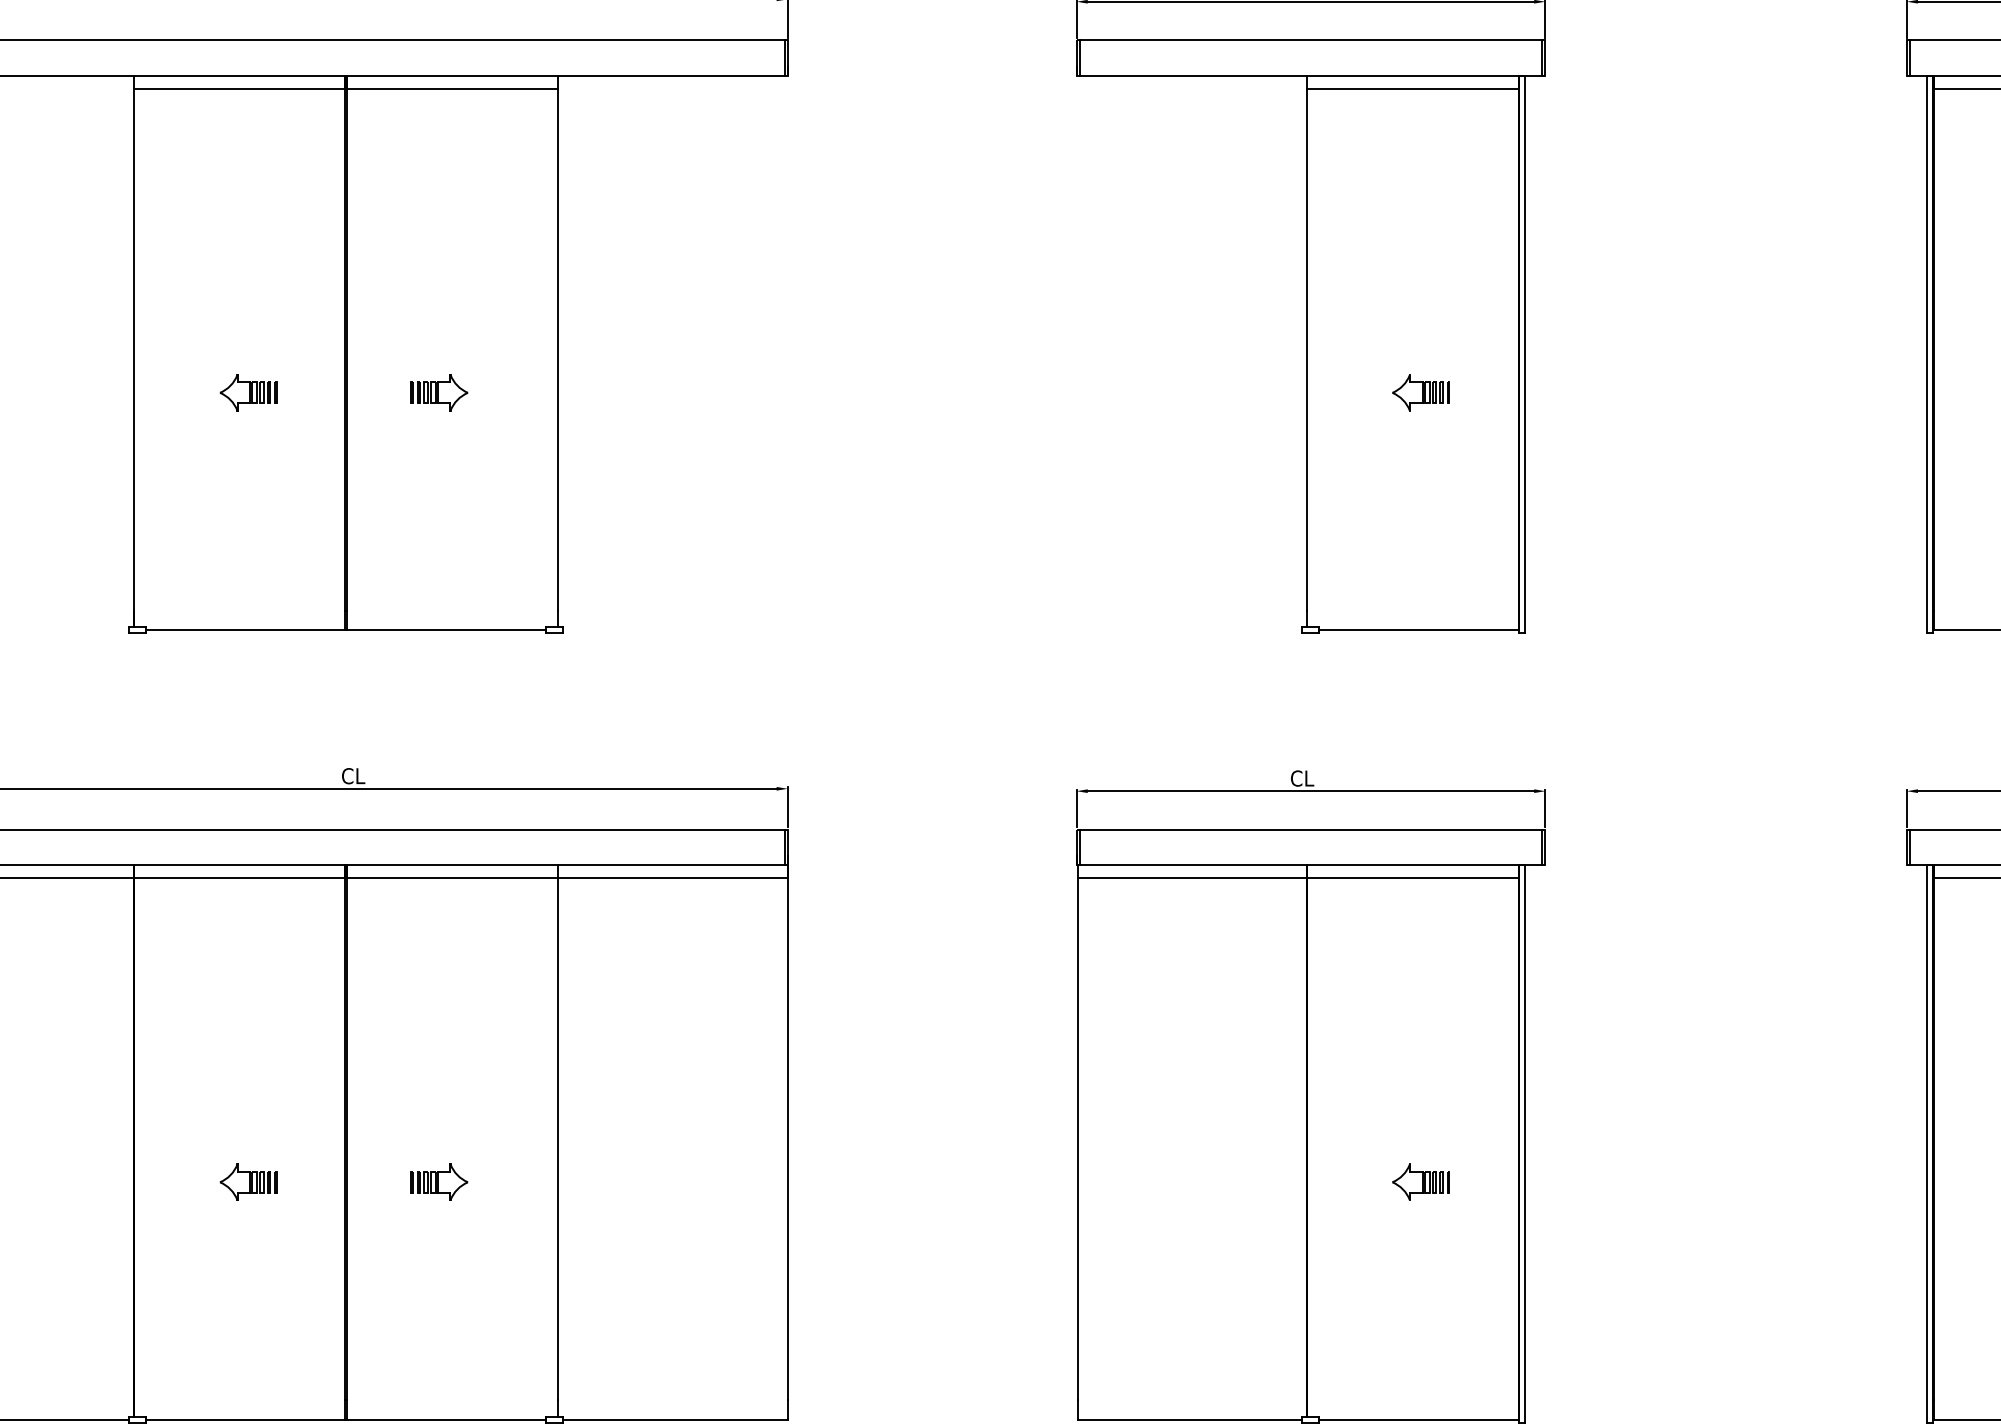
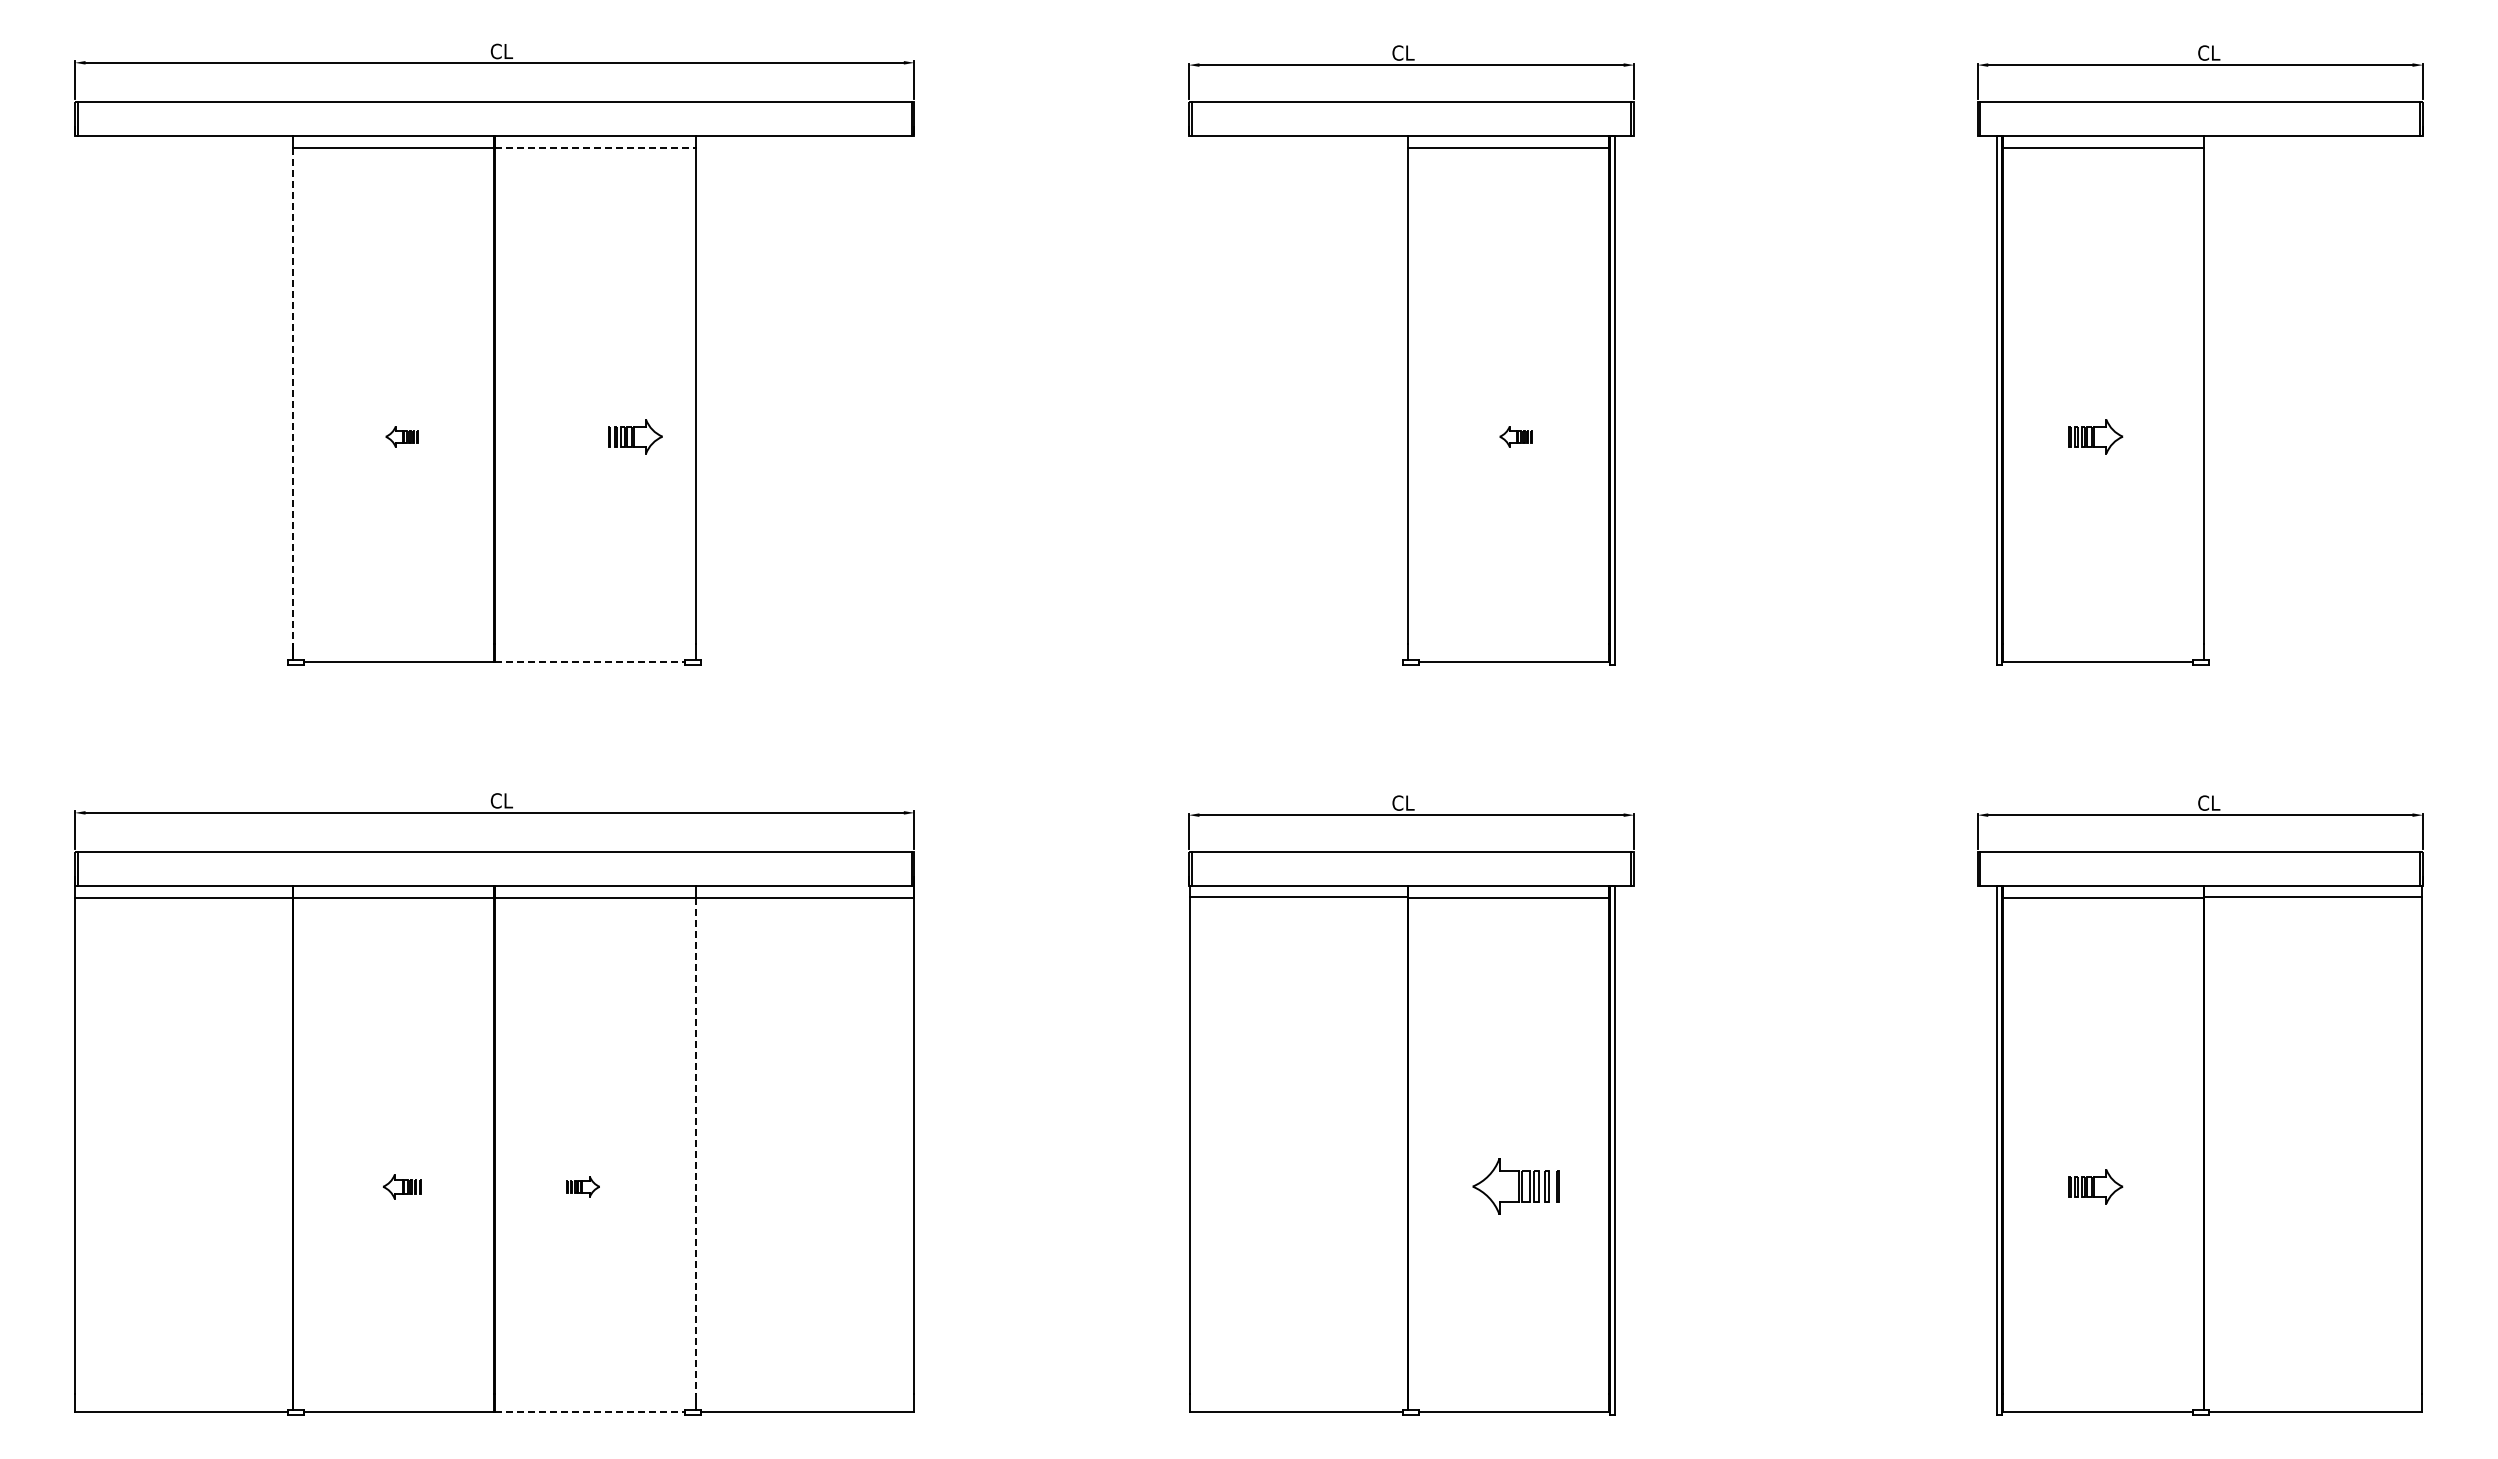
line: (452, 88) -> (595, 147), solid -> dashed
line: (133, 350) -> (292, 396), solid -> dashed
part: (247, 392) -> (401, 436), size x0.6
part: (439, 392) -> (635, 436), moved
part: (1420, 392) -> (1515, 436), size x0.6
line: (446, 630) -> (590, 662), solid -> dashed
line: (558, 1139) -> (696, 1146), solid -> dashed
part: (247, 1182) -> (401, 1186), size x0.7
part: (439, 1182) -> (583, 1186), size x0.6
part: (1420, 1182) -> (1515, 1186), size x1.6
line: (446, 1419) -> (590, 1412), solid -> dashed

